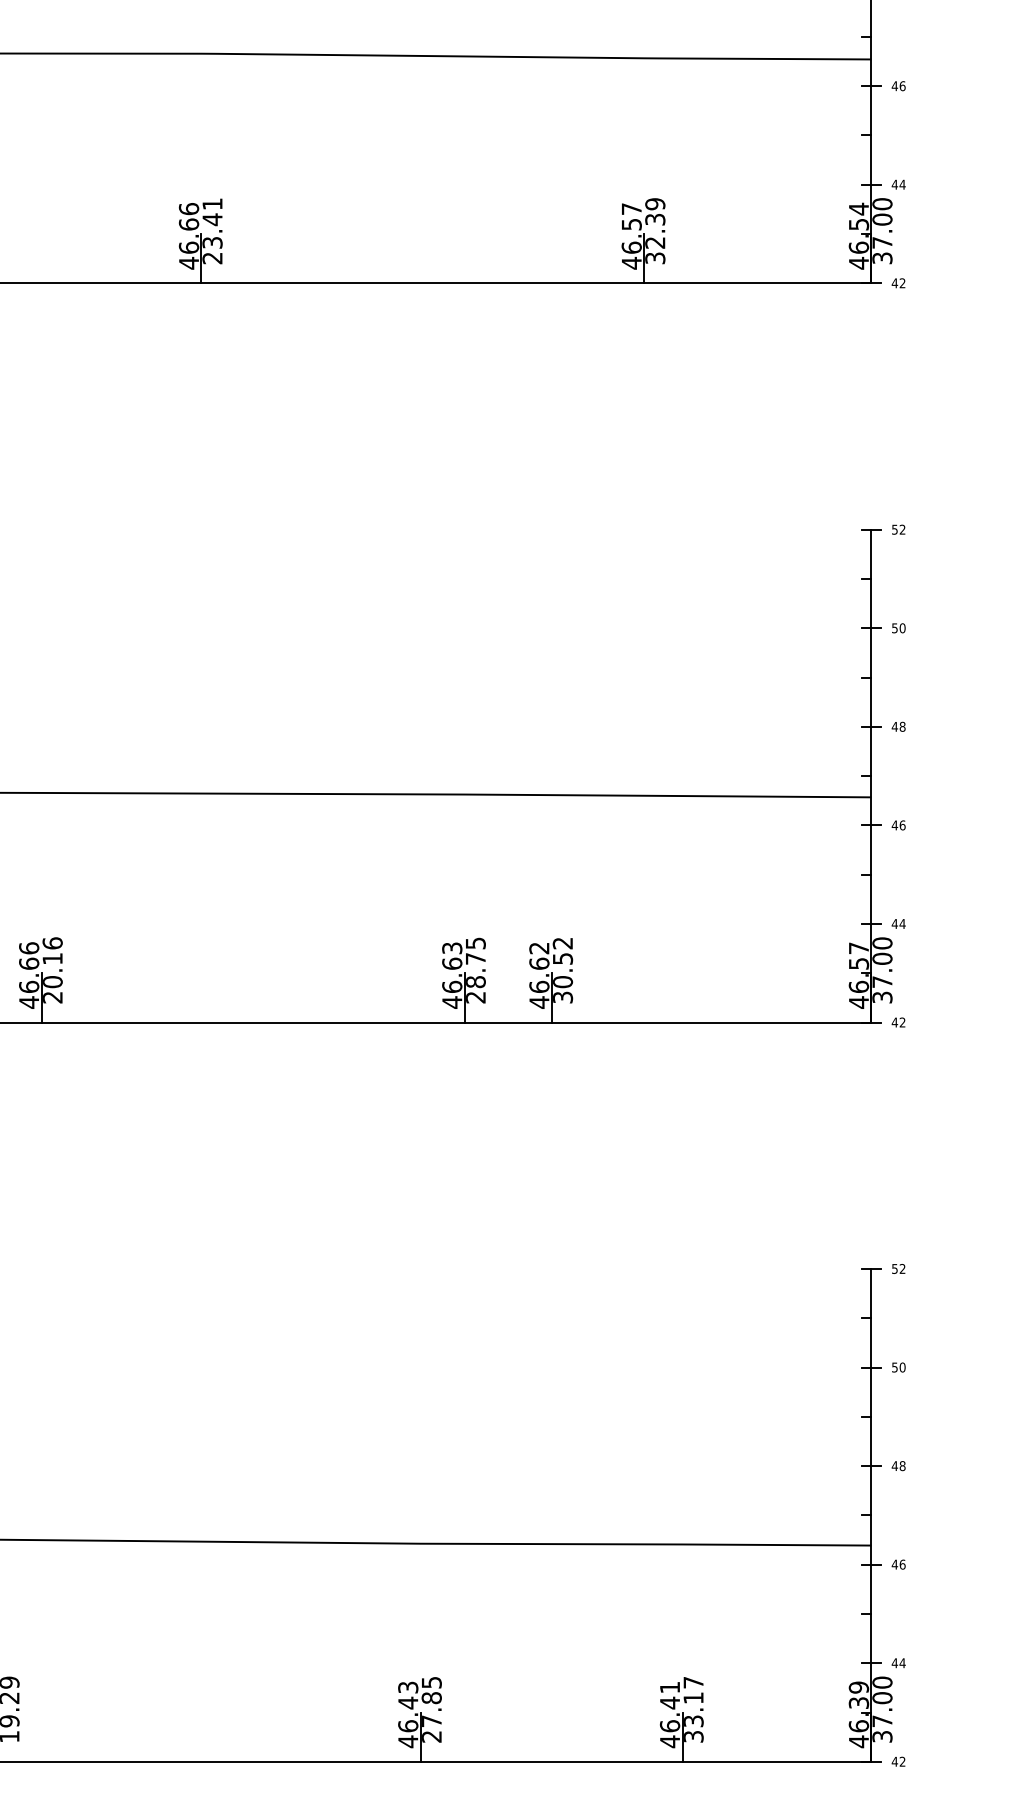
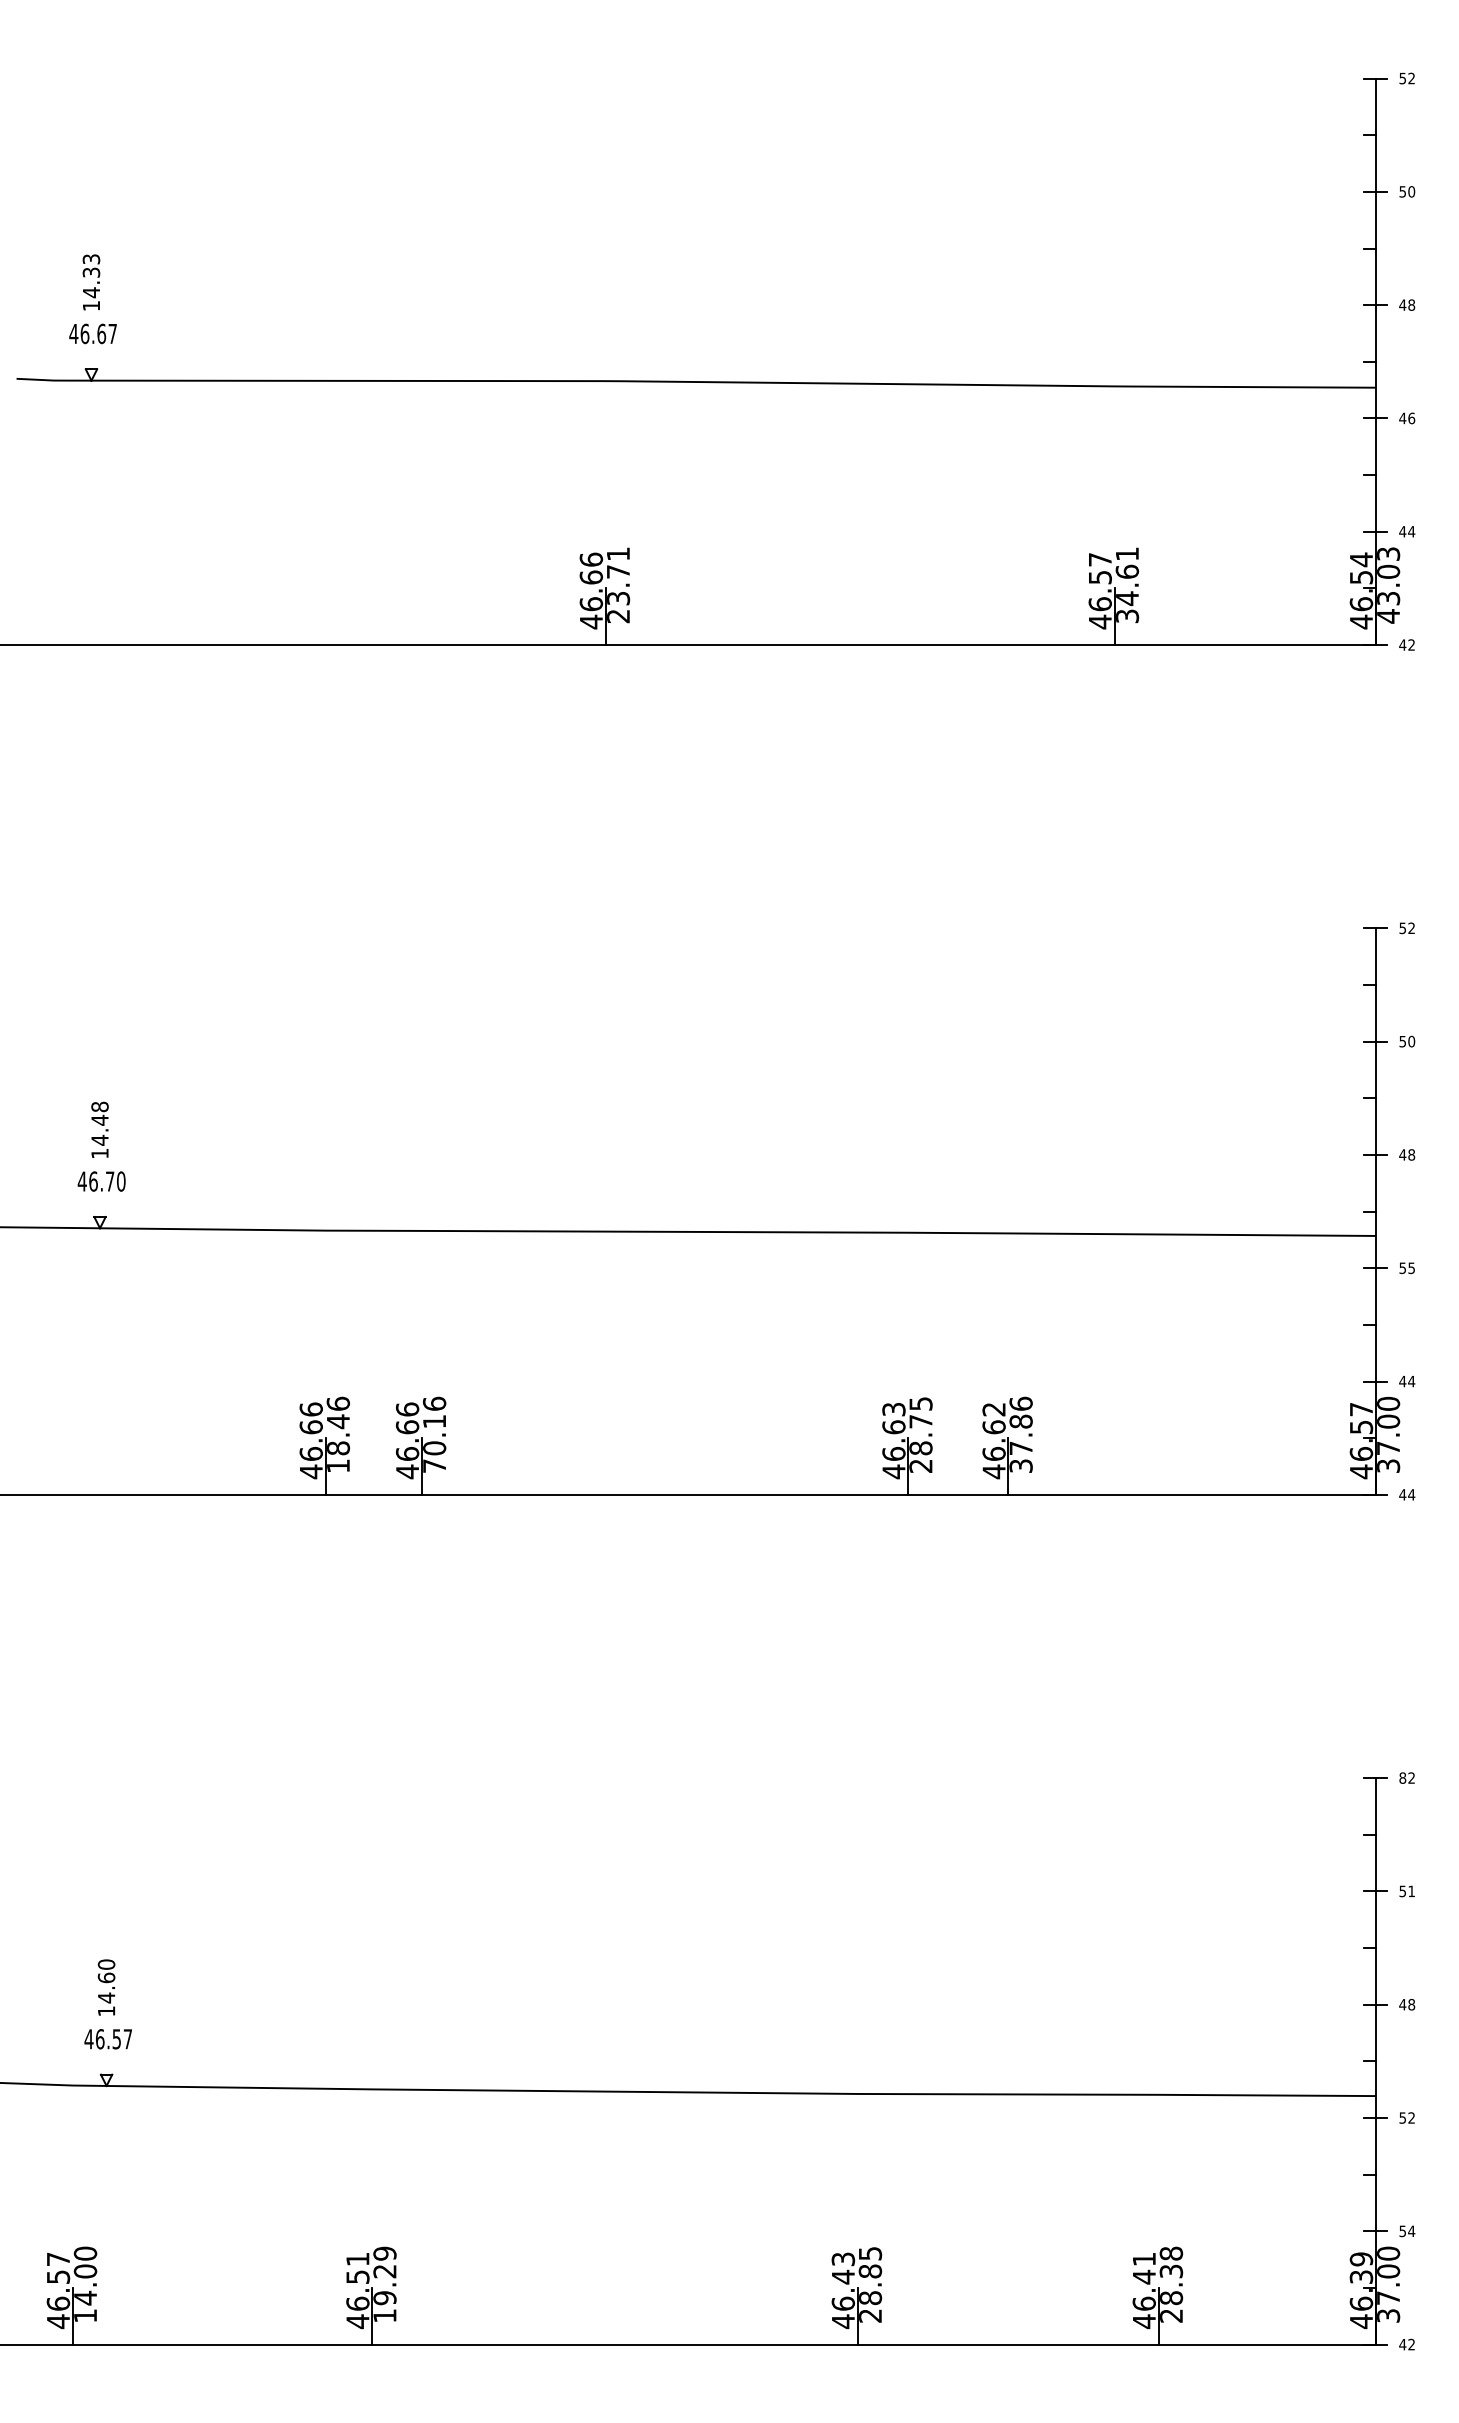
text: (212, 219) -> (618, 571), 23.41 -> 23.71
text: (655, 223) -> (1127, 576), 32.39 -> 34.61
text: (882, 231) -> (1388, 585), 37.00 -> 43.03
text: (899, 825) -> (1407, 1268), 46 -> 55
text: (562, 962) -> (1020, 1425), 30.52 -> 37.86
text: (52, 997) -> (434, 1465), 20.16 -> 70.16
text: (902, 1022) -> (1411, 1494), 42 -> 44
text: (894, 1268) -> (1402, 1777), 52 -> 82
text: (902, 1367) -> (1411, 1891), 50 -> 51
text: (899, 1564) -> (1407, 2117), 46 -> 52
text: (894, 1663) -> (1402, 2231), 44 -> 54
text: (693, 1709) -> (1171, 2284), 33.17 -> 28.38
text: (431, 1721) -> (870, 2298), 27.85 -> 28.85

